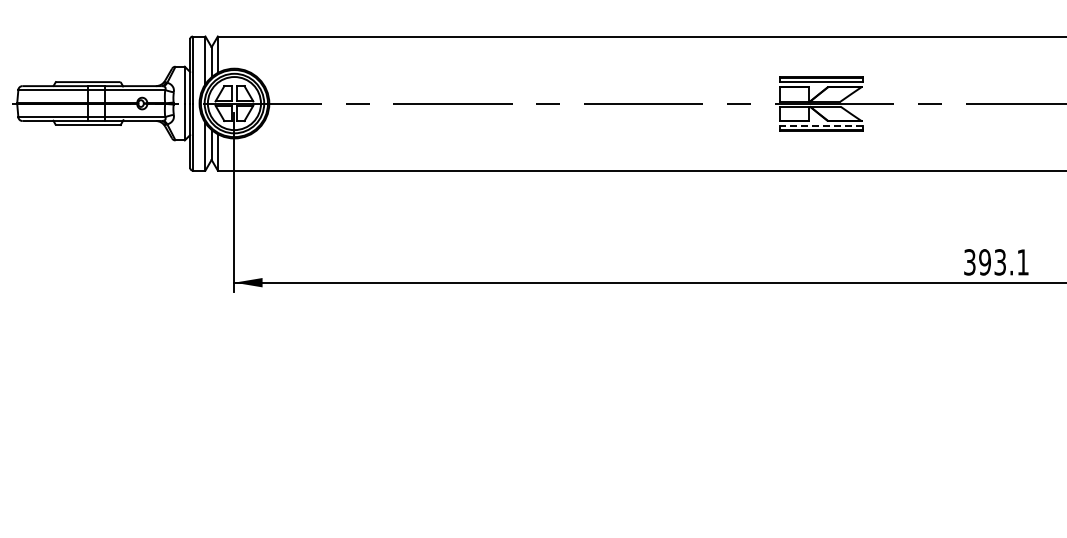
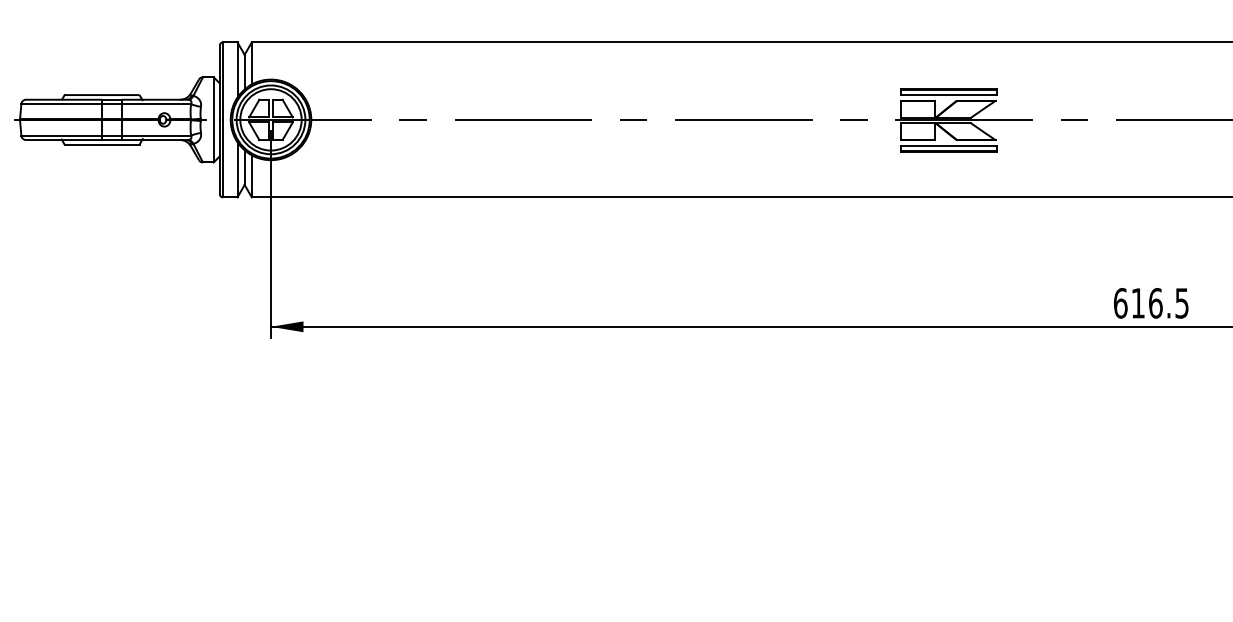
line: (821, 125) -> (949, 145), dashed -> solid
text: (996, 262) -> (1151, 303), 393.1 -> 616.5

